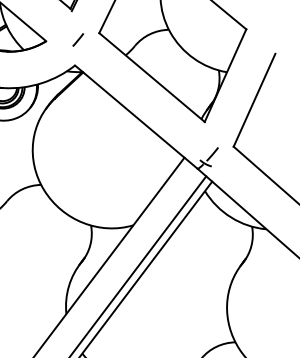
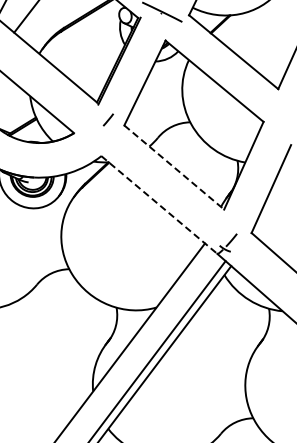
line: (77, 39) -> (107, 119), moved
line: (152, 77) -> (174, 167), solid -> dashed
line: (136, 117) -> (159, 205), solid -> dashed

